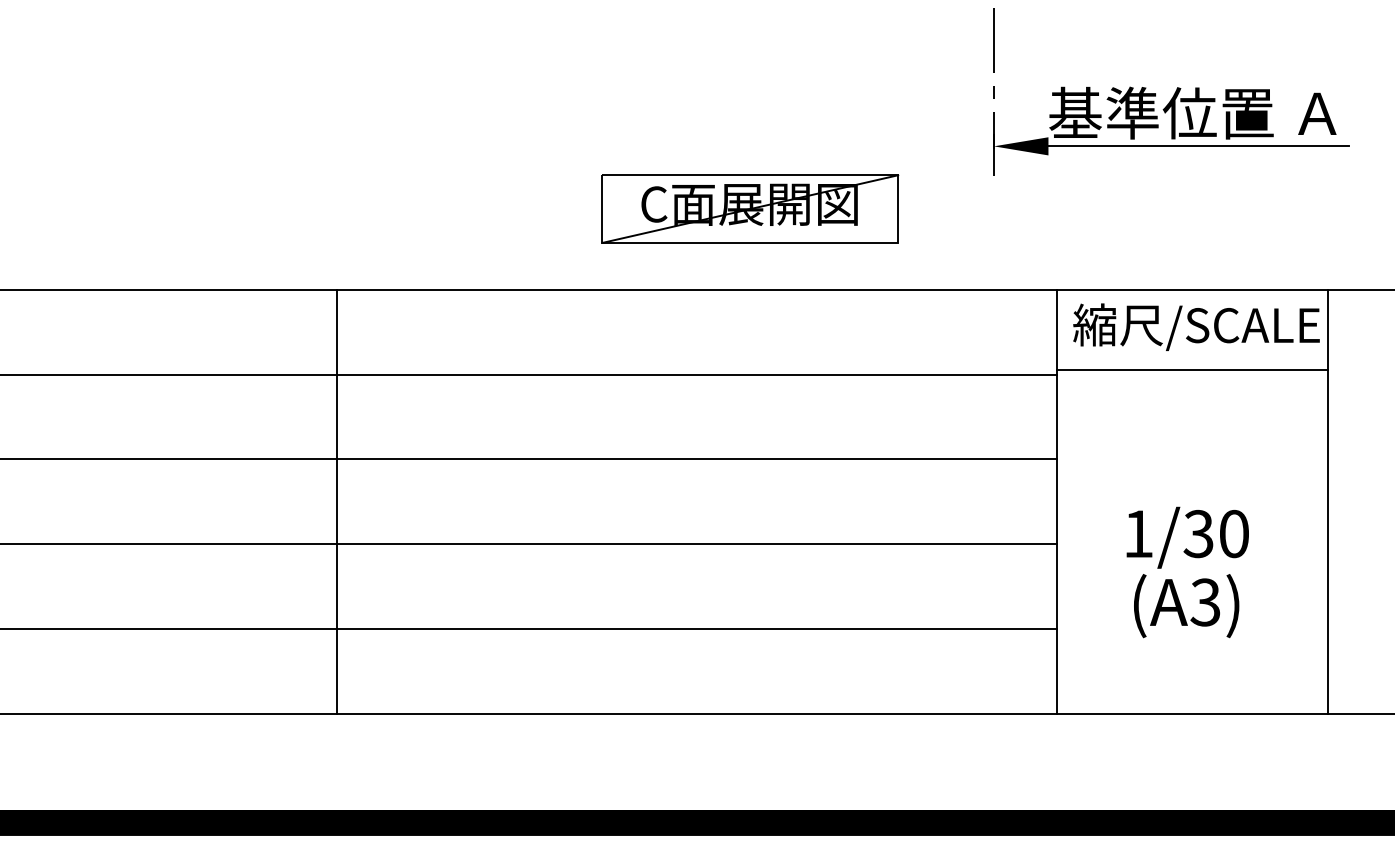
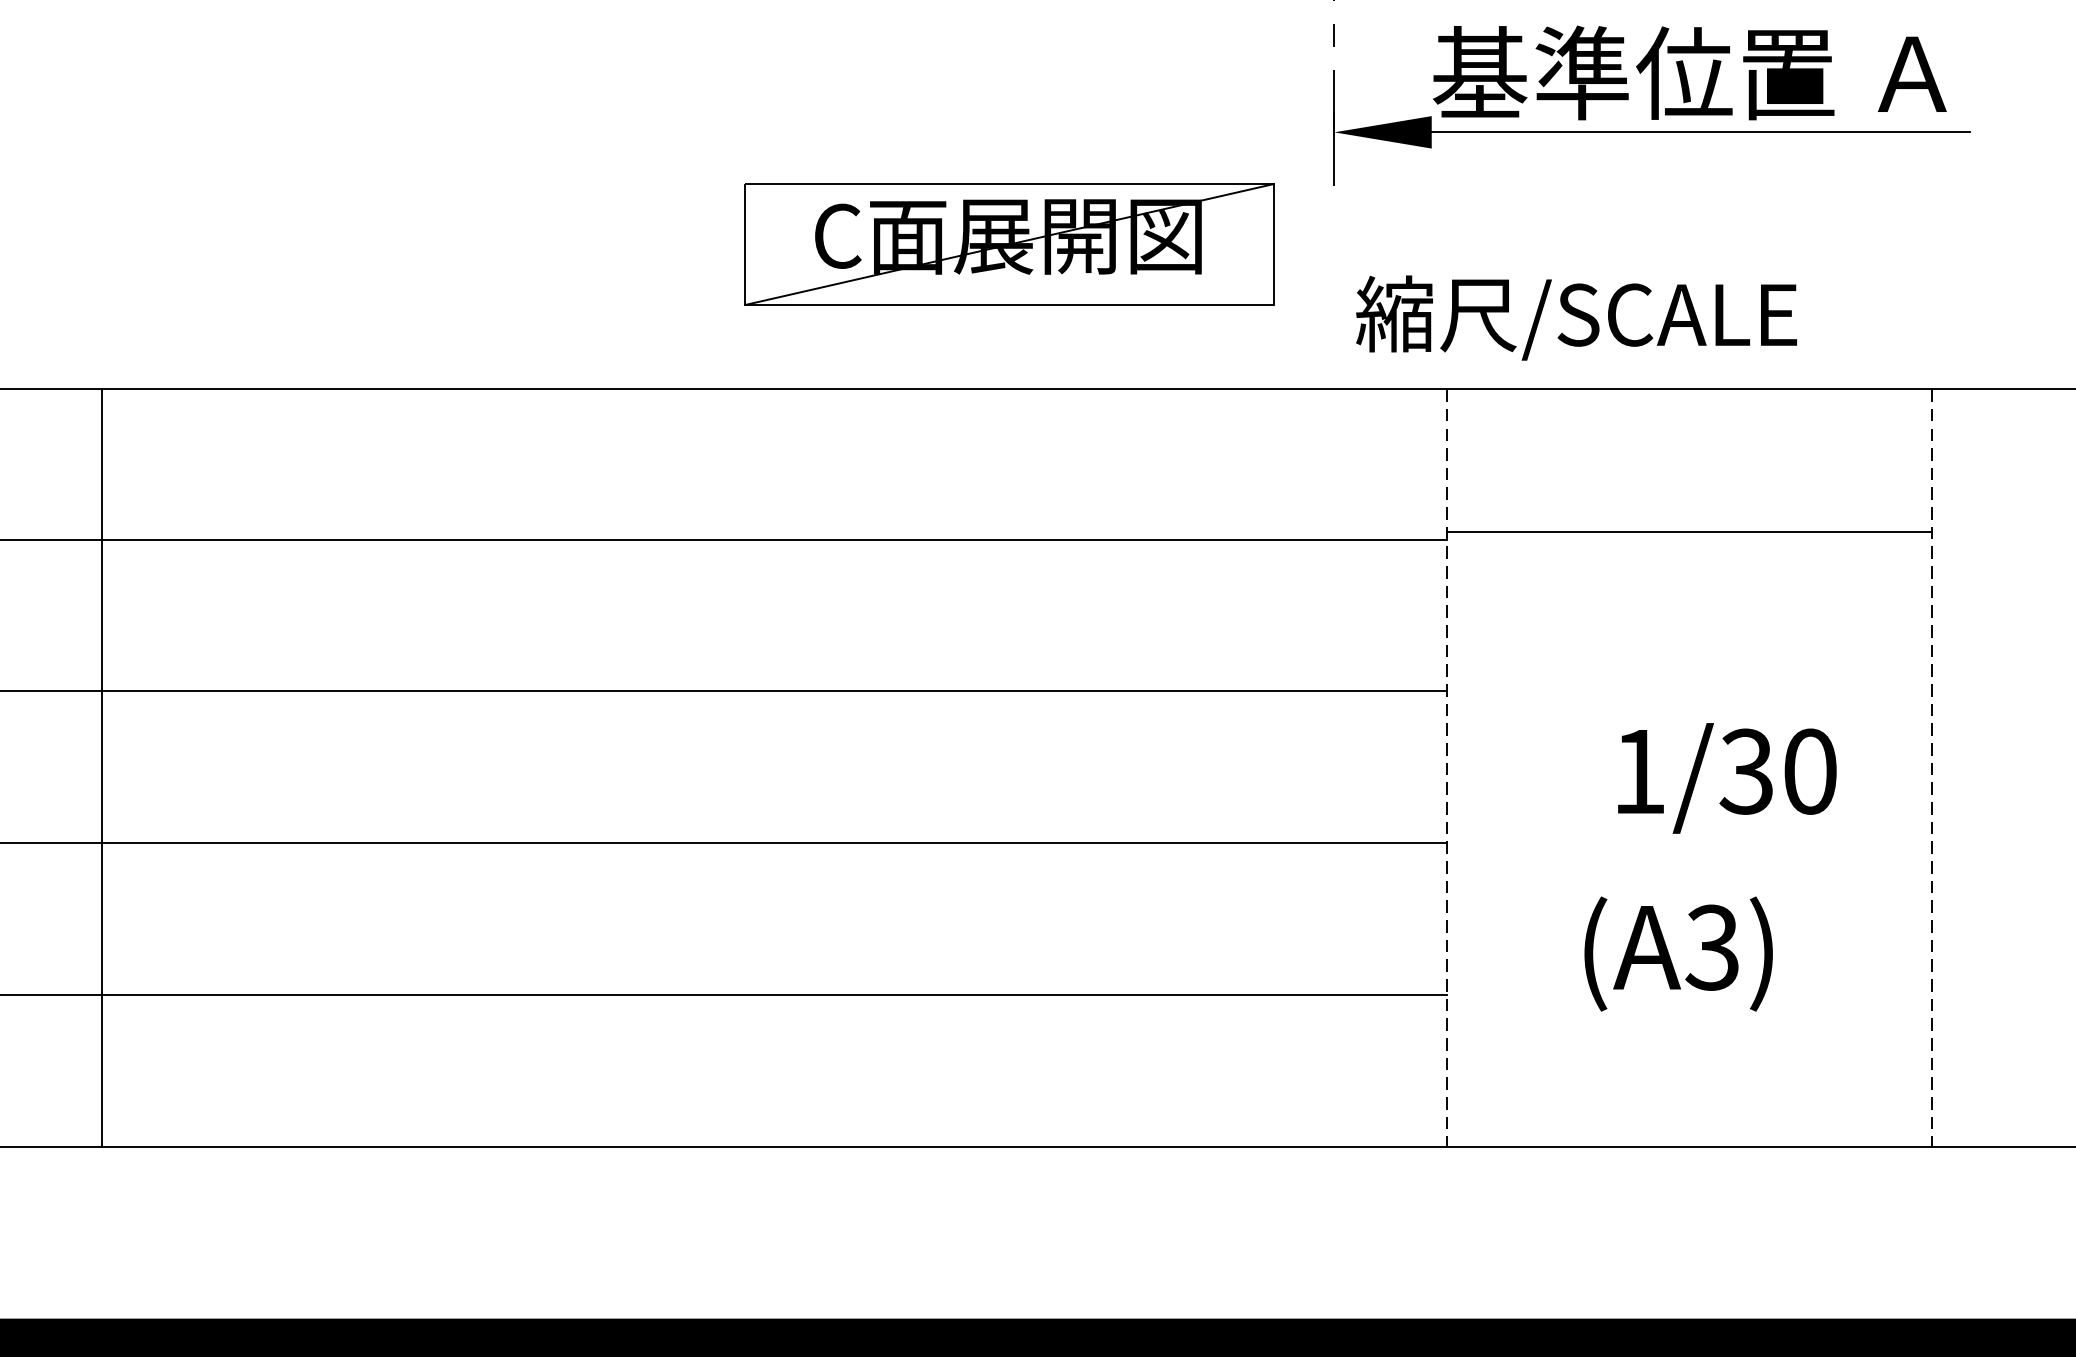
part: (750, 208) -> (1009, 243), moved
text: (1196, 326) -> (1576, 316), moved
line: (337, 501) -> (101, 767), moved
line: (1056, 501) -> (1446, 767), solid -> dashed
line: (1328, 501) -> (1932, 767), solid -> dashed
text: (1187, 537) -> (1726, 777), moved

